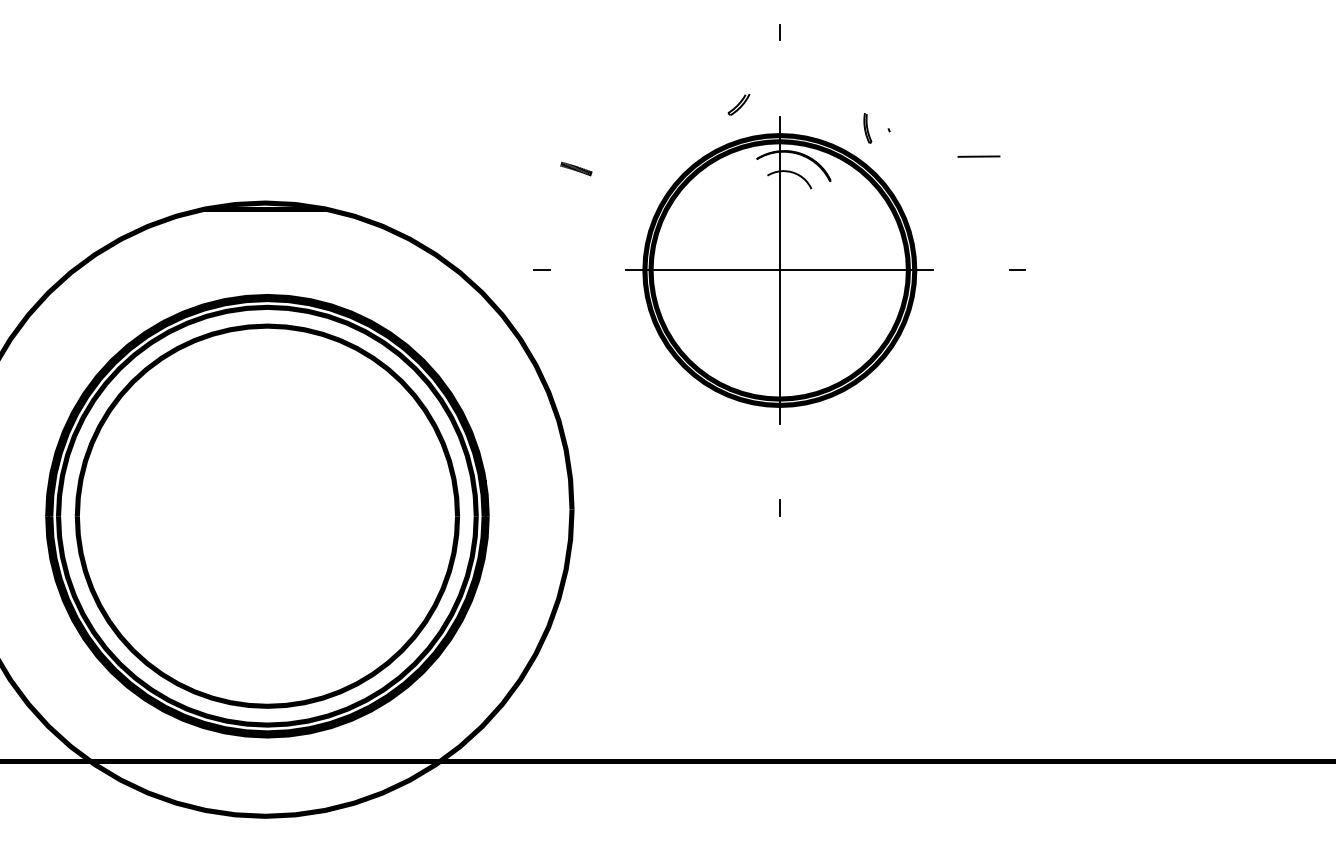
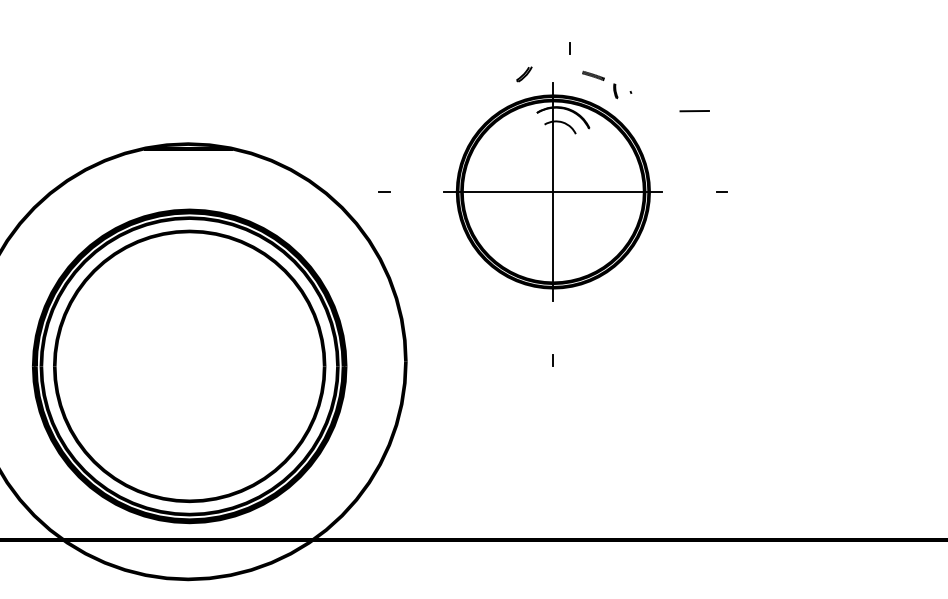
line: (779, 32) -> (569, 48), moved
part: (867, 128) -> (615, 91), size x0.7
part: (576, 168) -> (593, 75), moved

